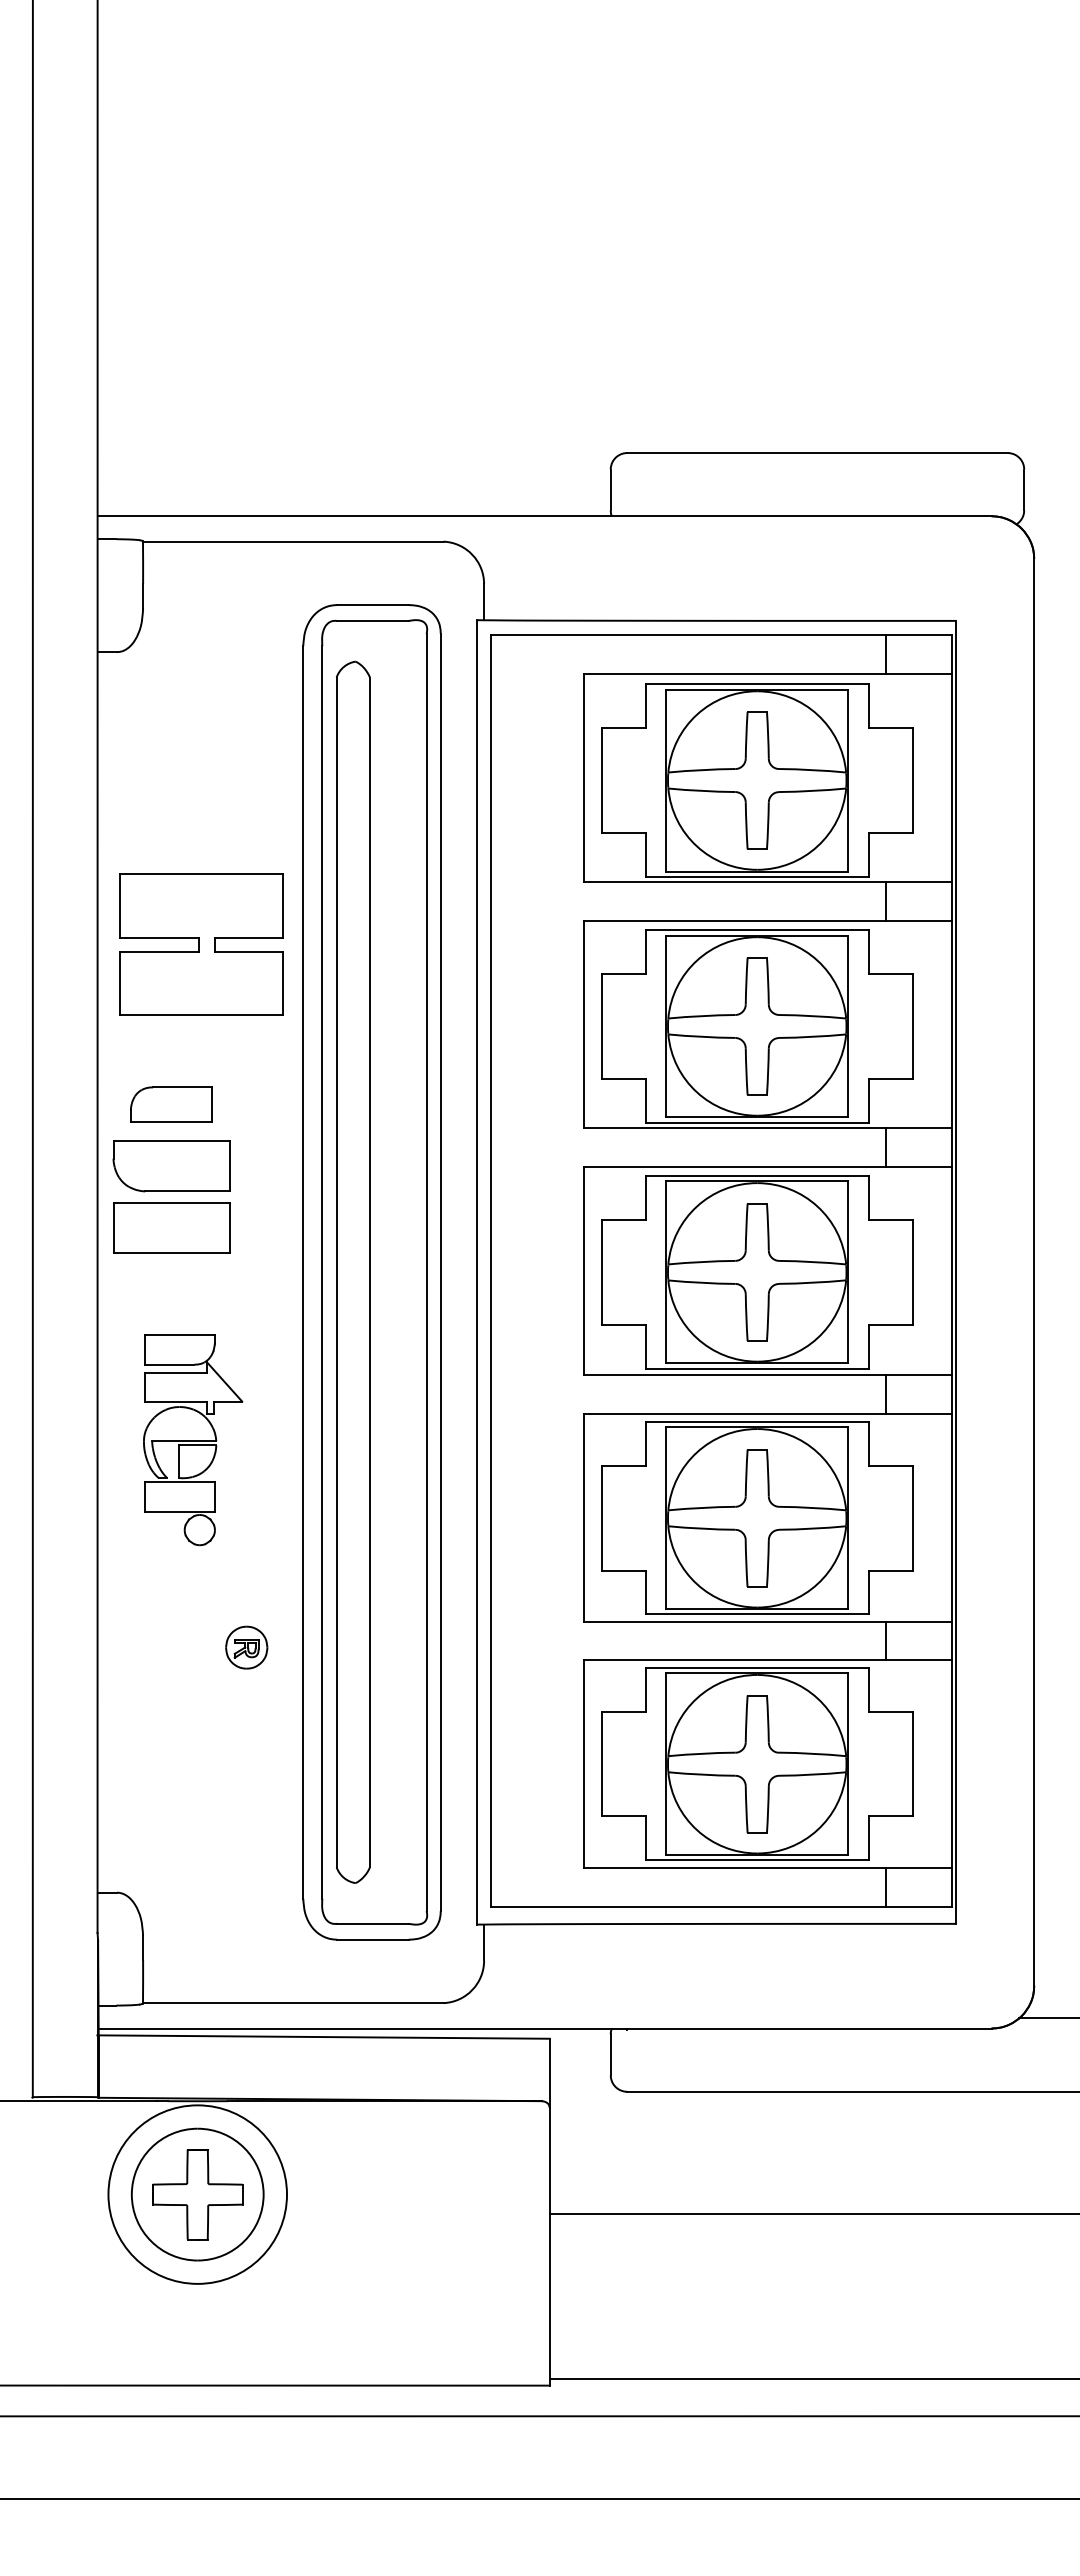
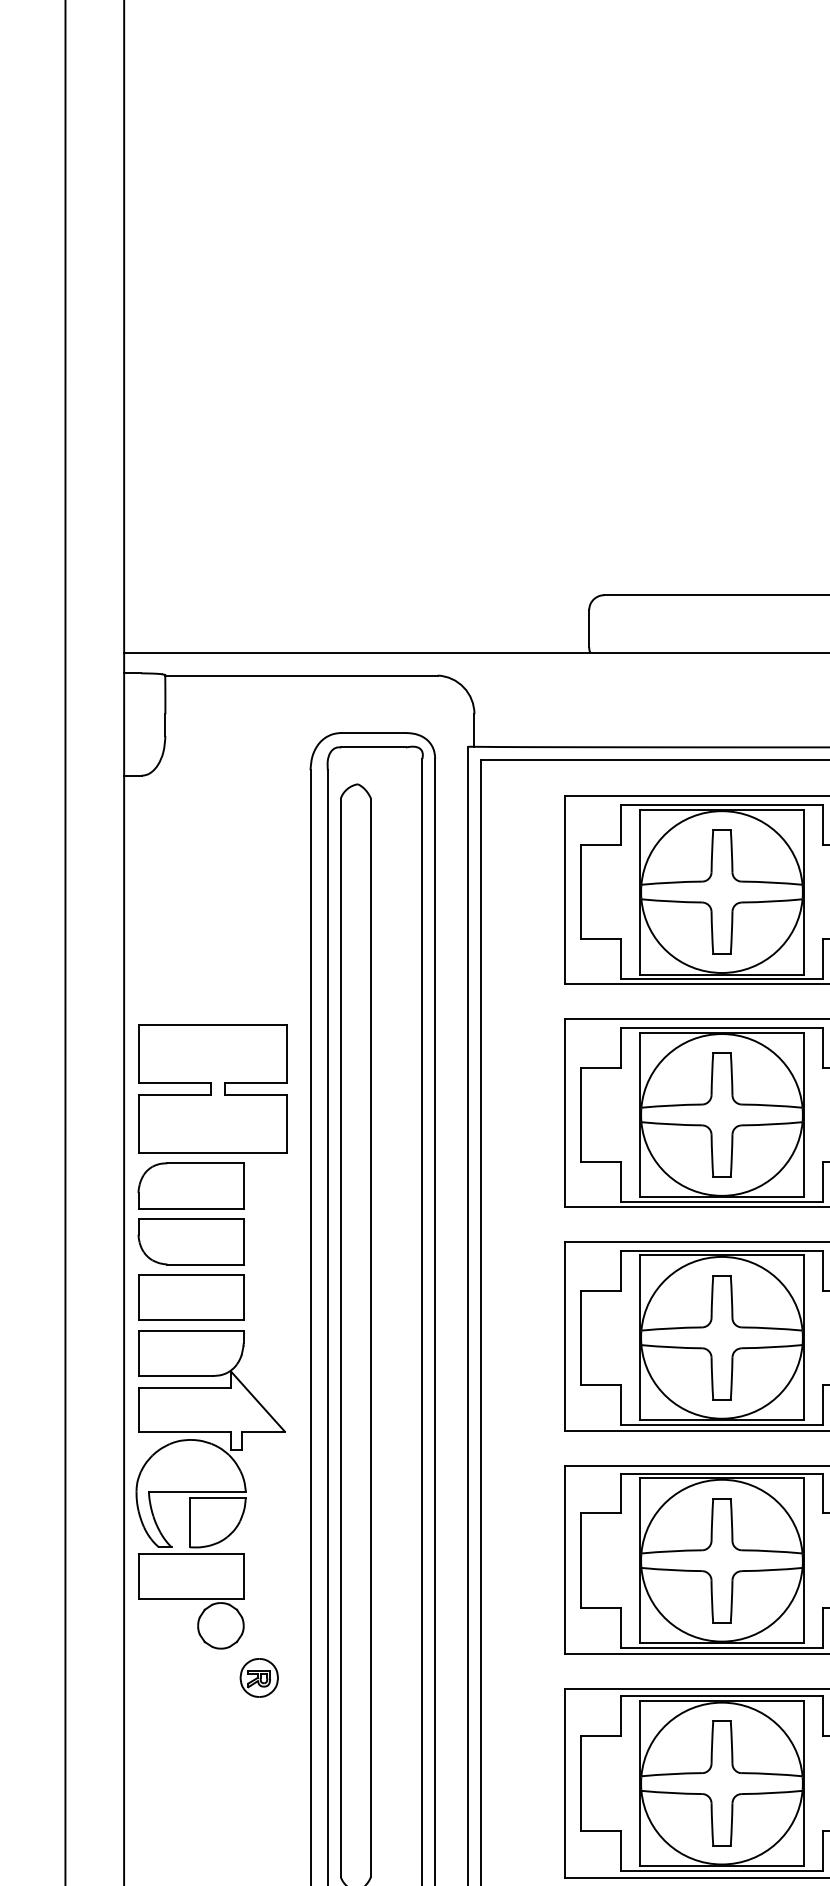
part: (201, 944) -> (212, 1088), moved
part: (171, 1104) -> (191, 1185), size x1.43
part: (192, 1439) -> (210, 1489), size x1.67

